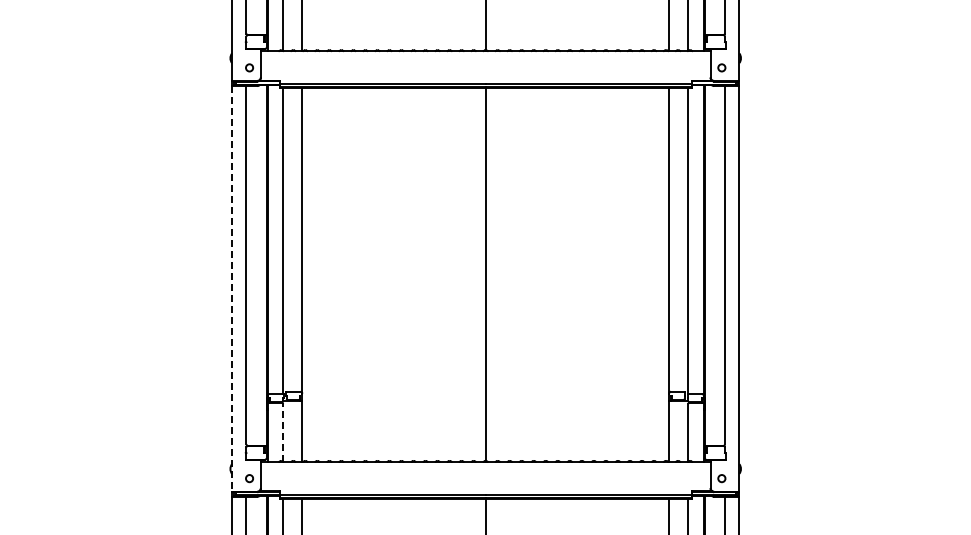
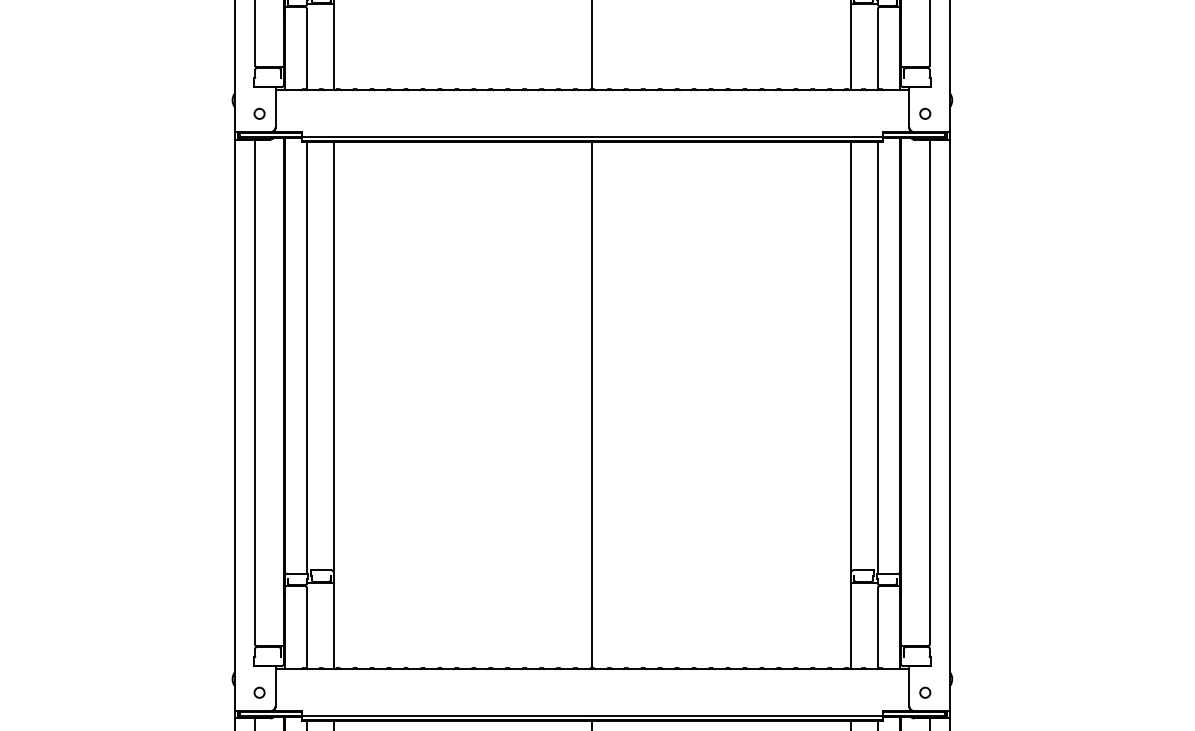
line: (232, 288) -> (235, 424), dashed -> solid
line: (283, 432) -> (307, 627), dashed -> solid

